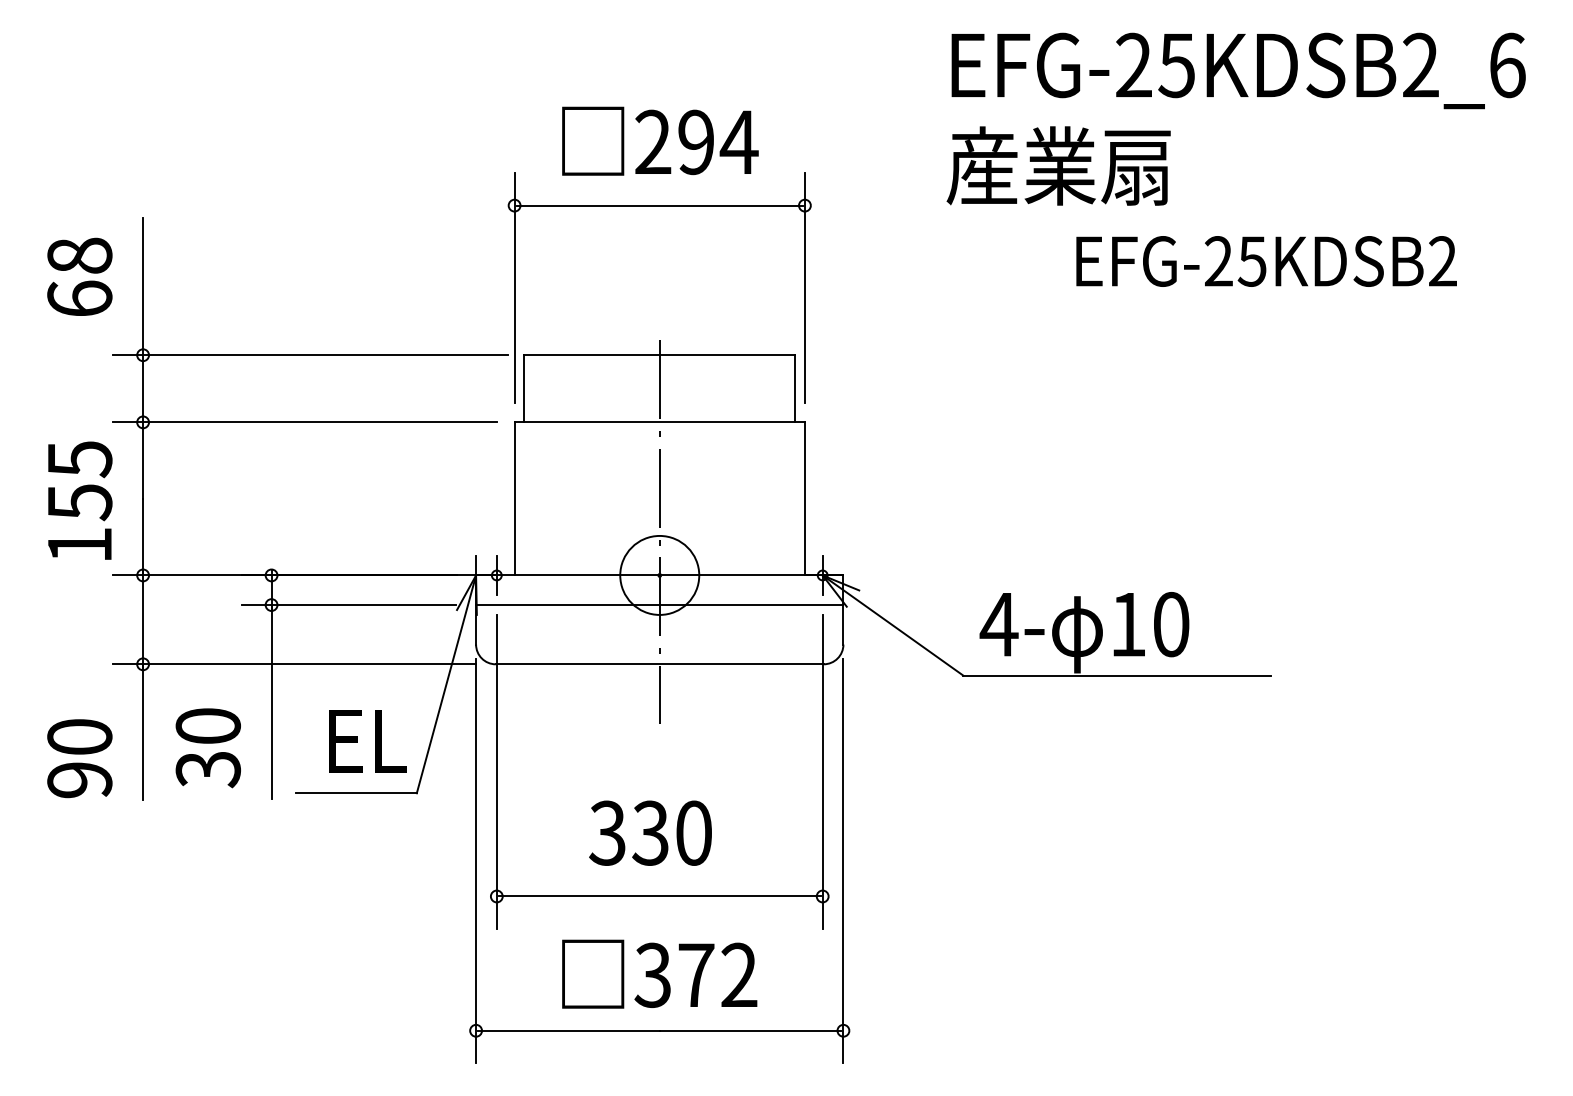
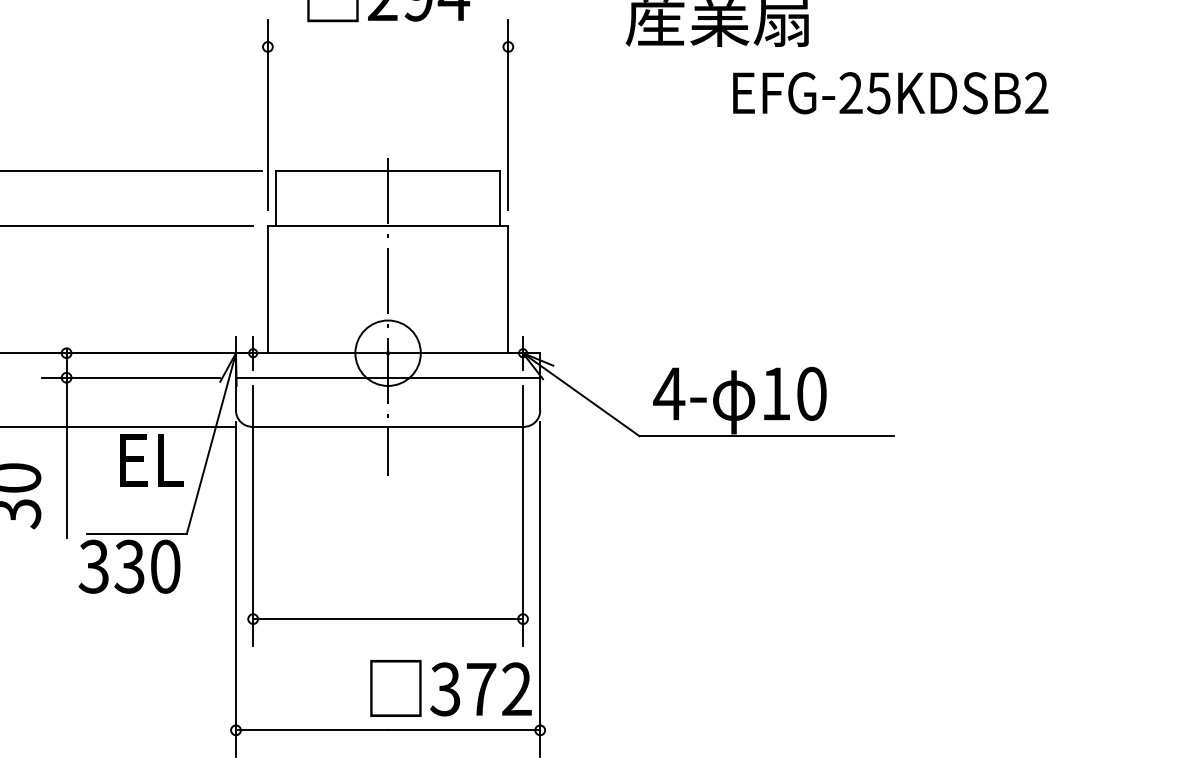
line: (659, 205) -> (387, 46), removed
text: (367, 741) -> (151, 460), moved
text: (650, 832) -> (129, 566), moved
text: (659, 973) -> (450, 687), moved

